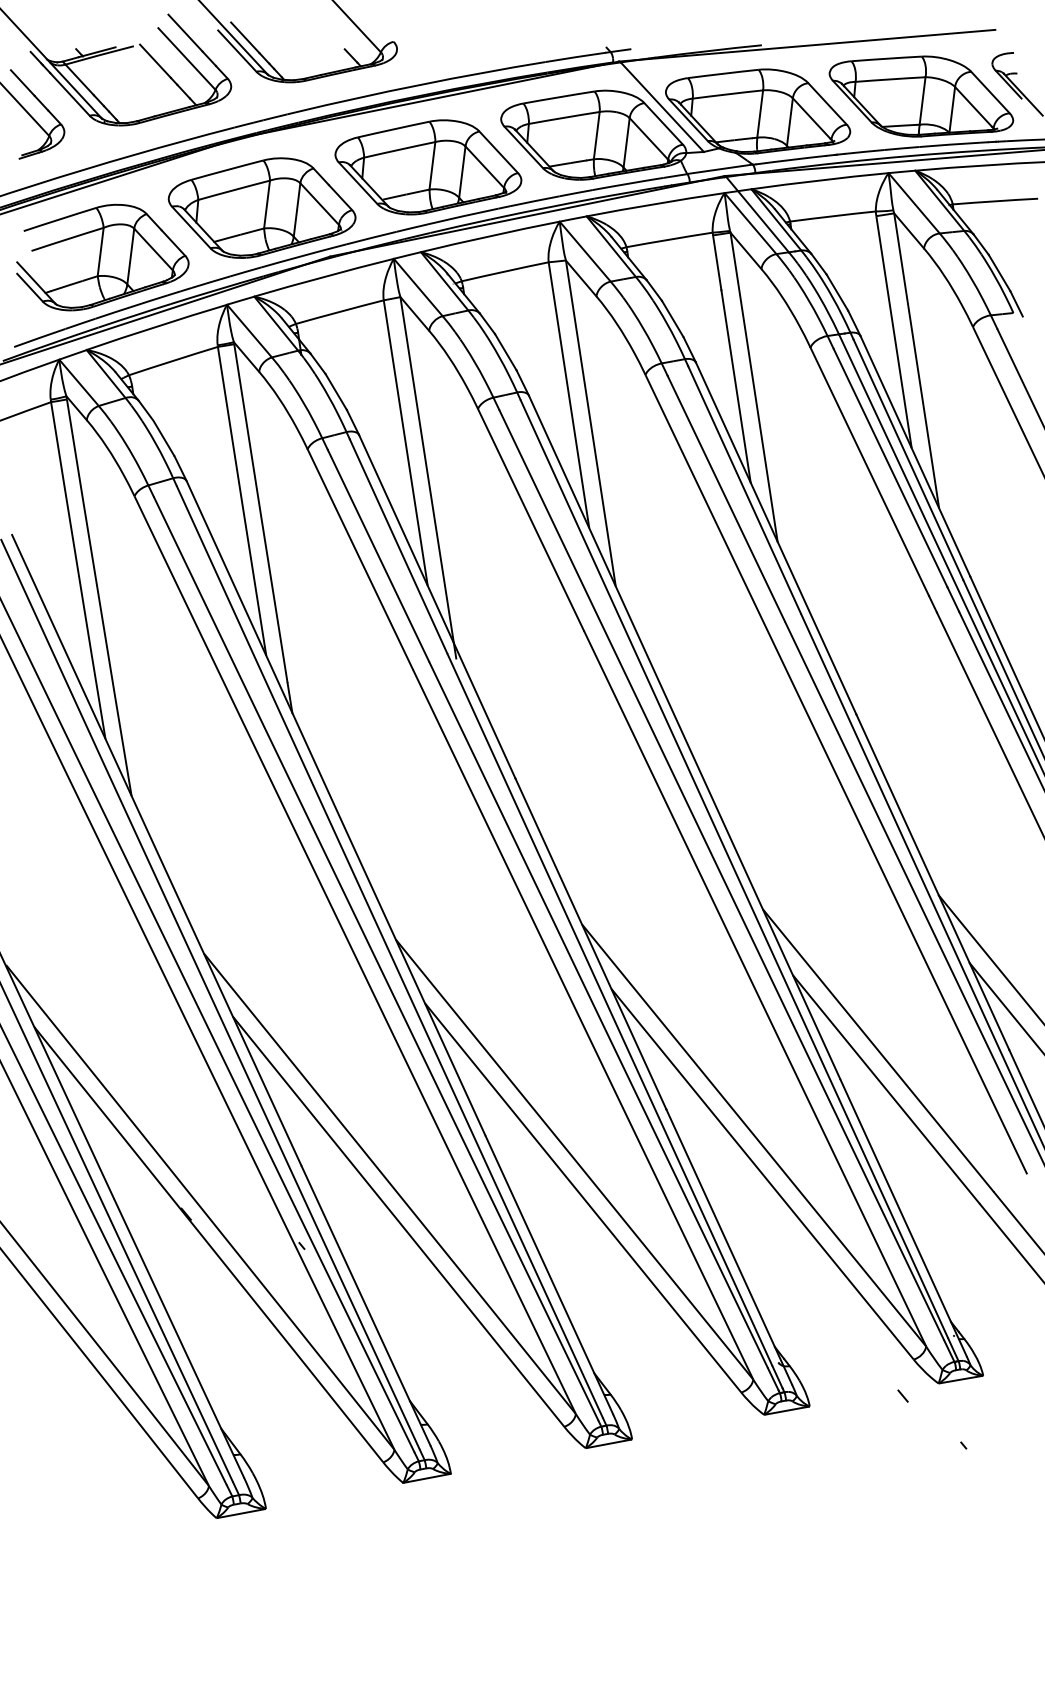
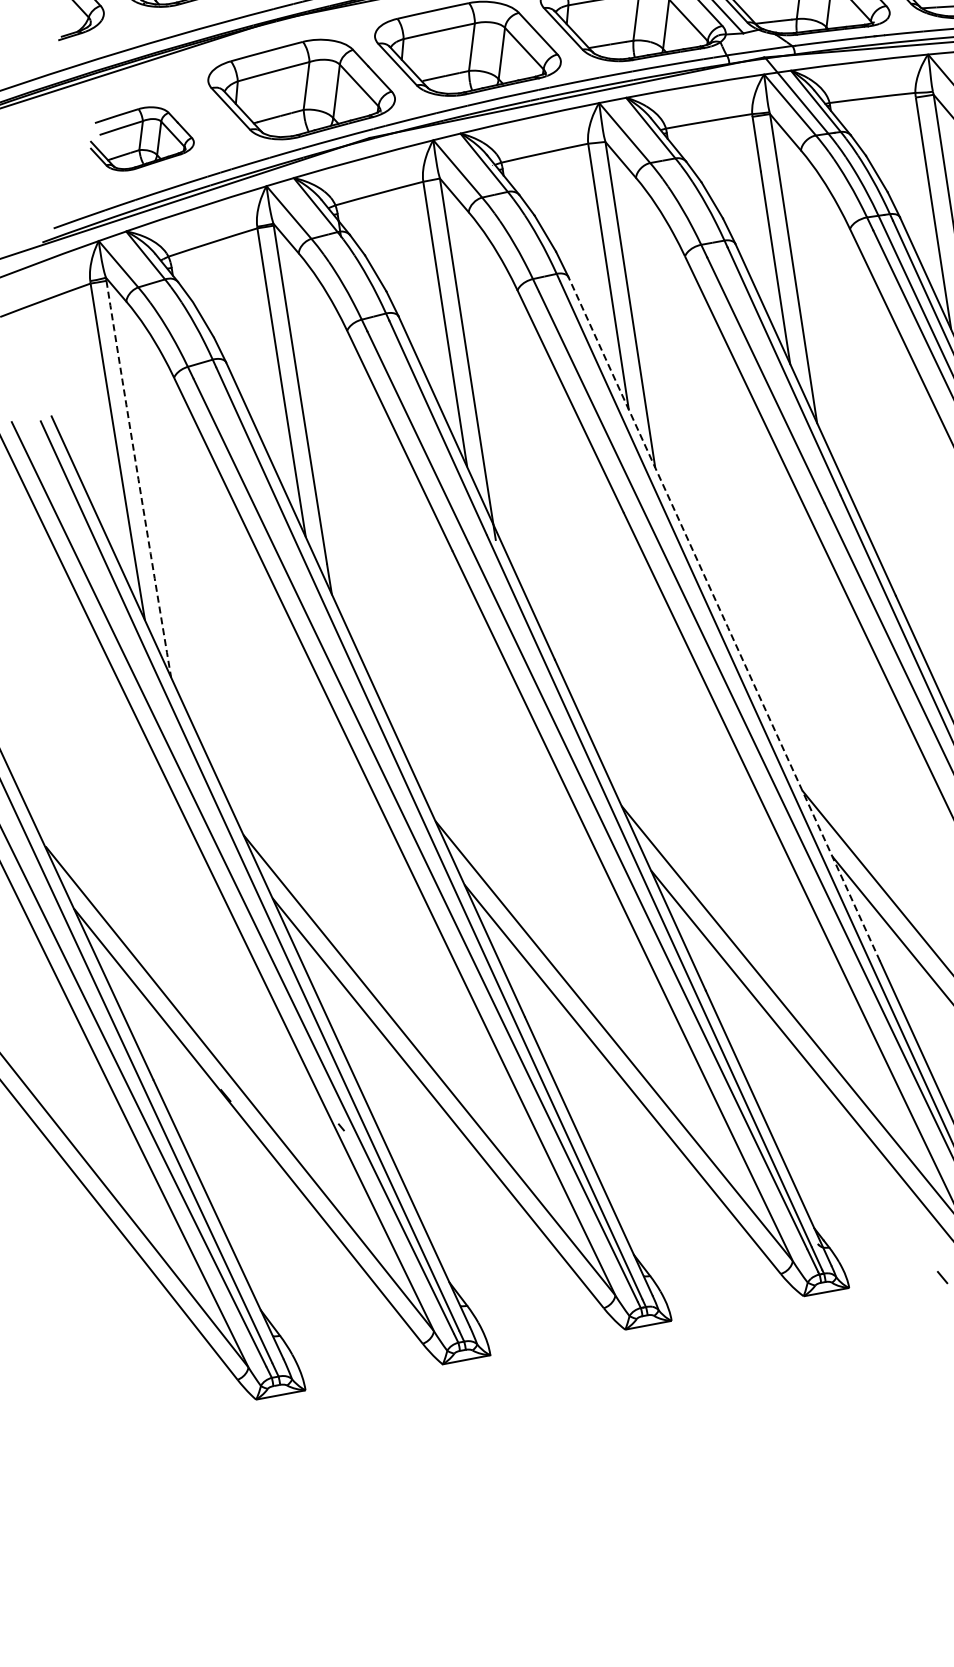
part: (102, 257) -> (142, 138), size x0.6
arc: (98, 597) -> (138, 478), solid -> dashed
line: (684, 737) -> (724, 618), solid -> dashed

